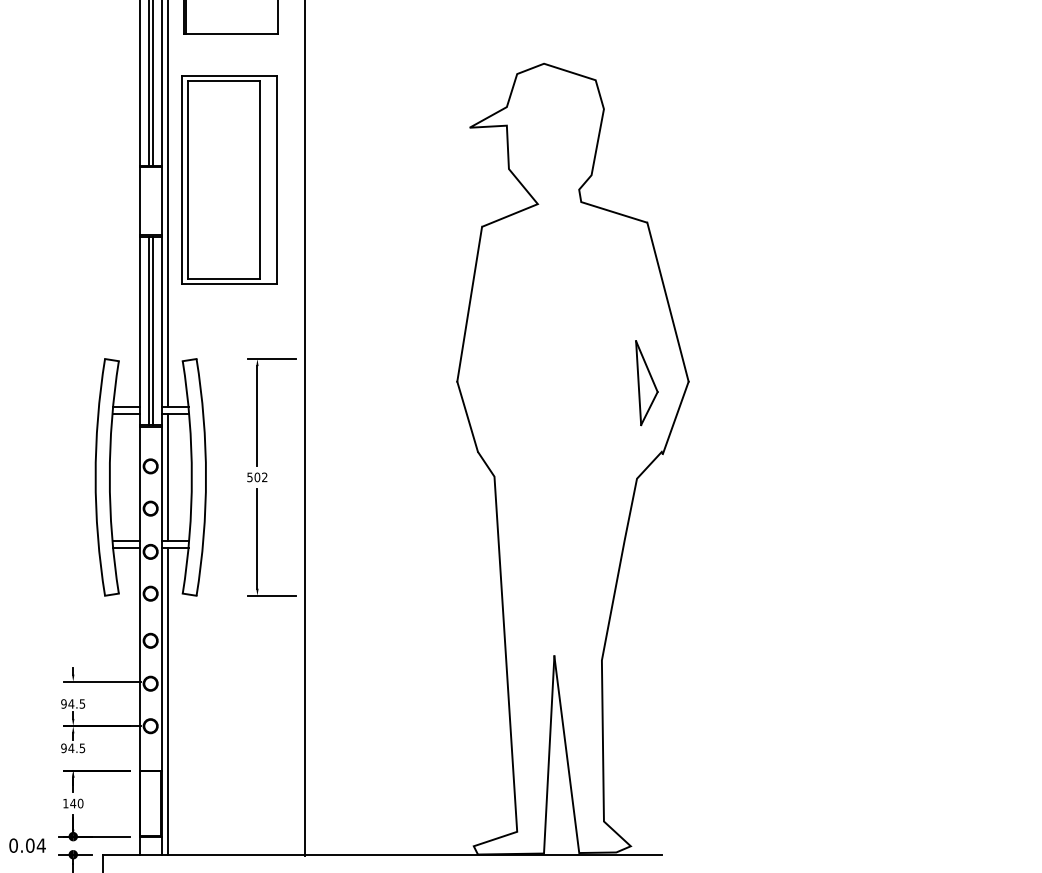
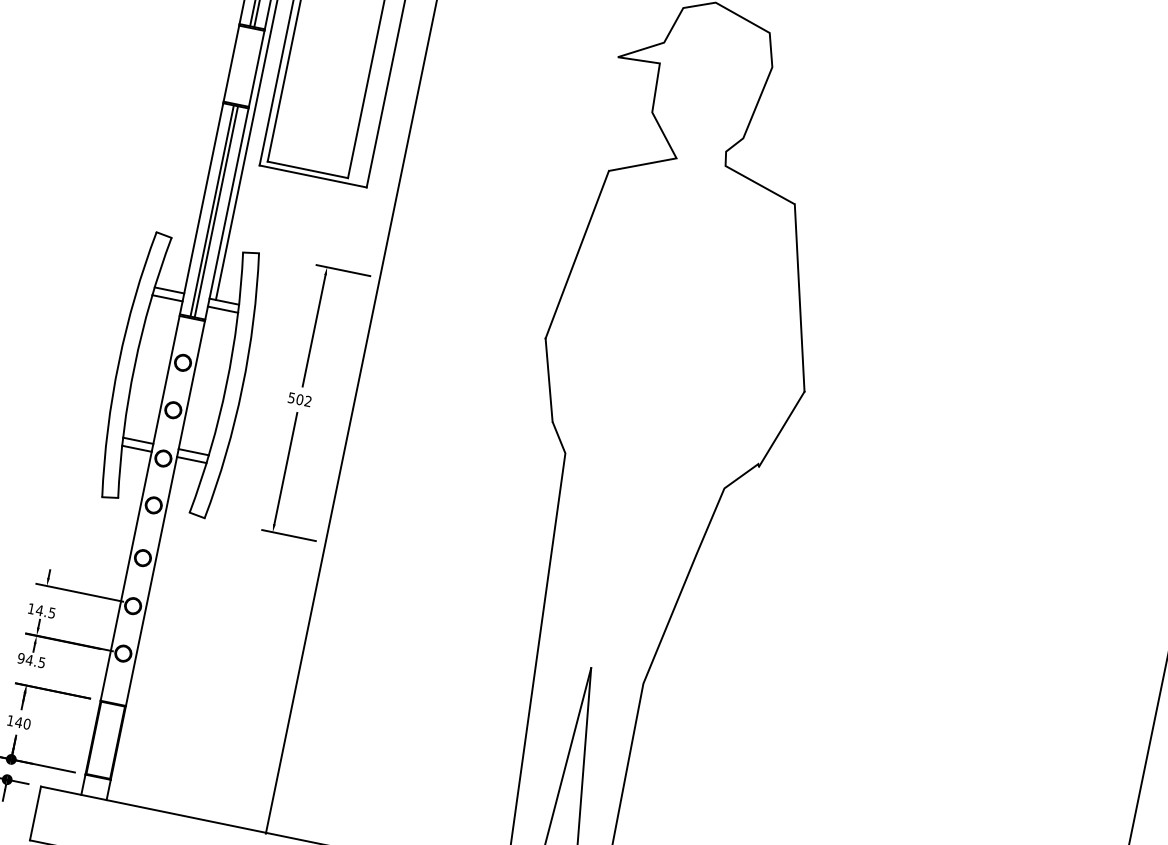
part: (646, 383) -> (756, 384), removed
line: (167, 477) -> (199, 379), removed
line: (167, 701) -> (147, 629), removed
text: (63, 703) -> (31, 608), 94.5 -> 14.5

